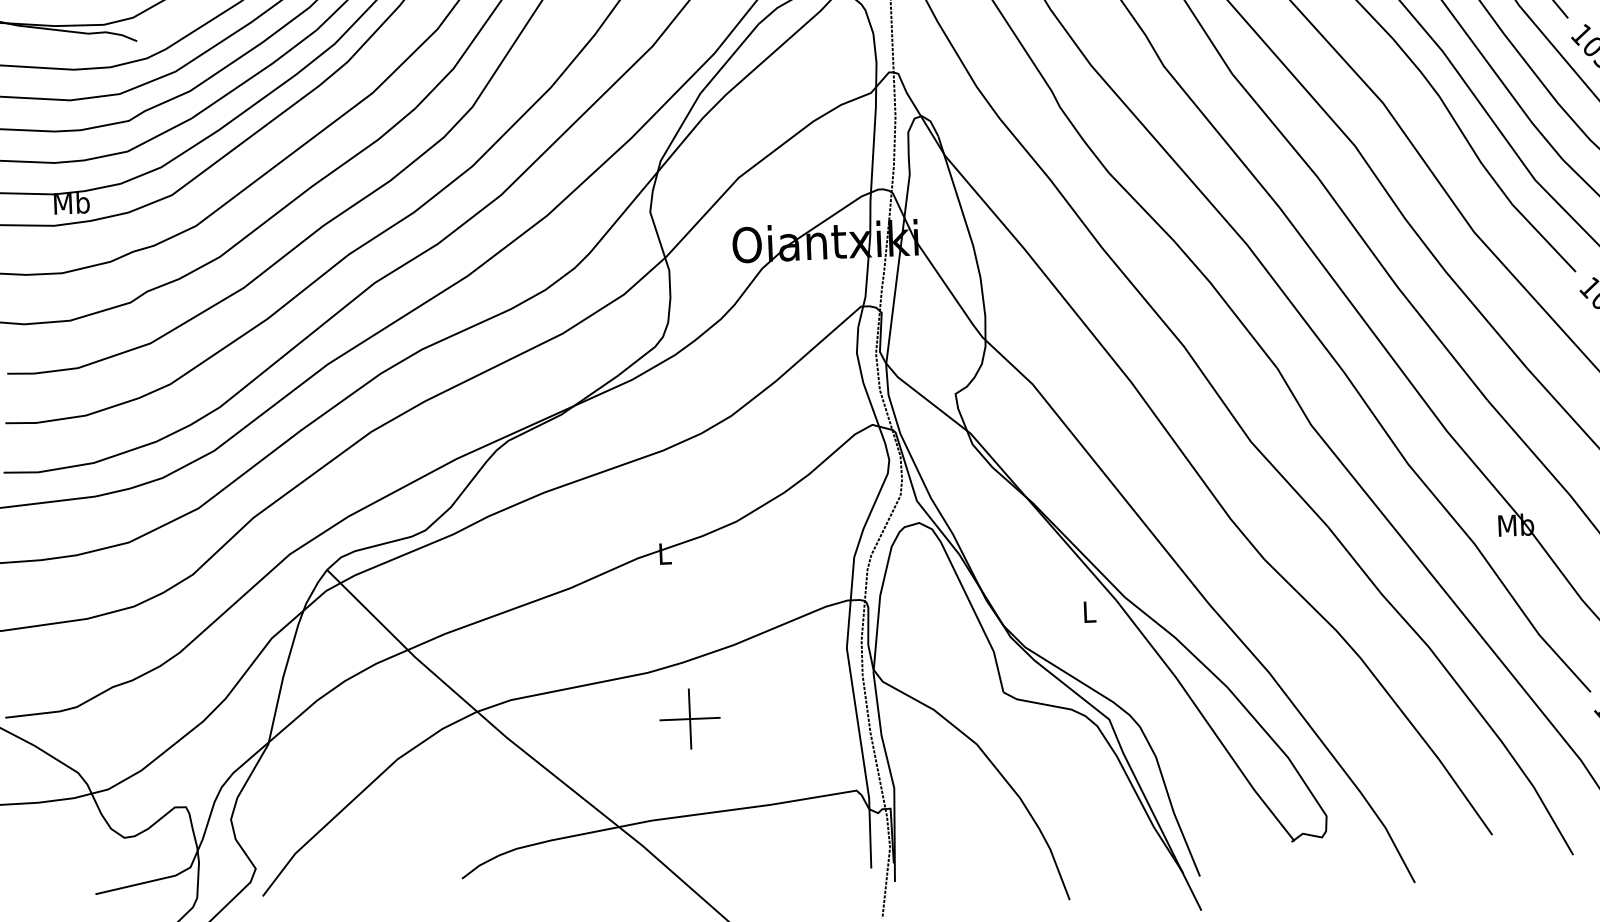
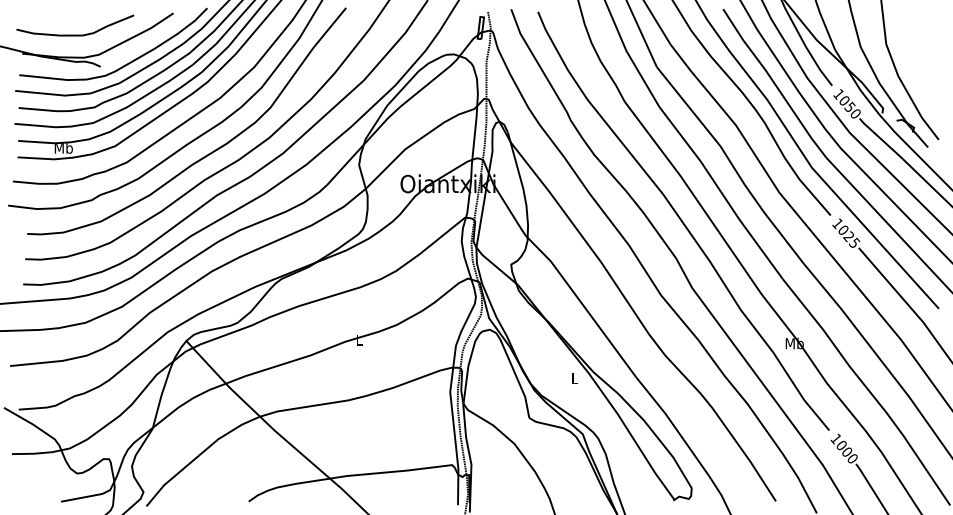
part: (689, 718) -> (368, 424), removed

